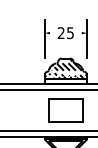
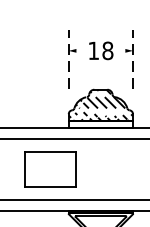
text: (65, 33) -> (100, 51), 25 -> 18
line: (44, 38) -> (68, 59), solid -> dashed
line: (86, 38) -> (132, 59), solid -> dashed
part: (65, 110) -> (49, 169), moved

